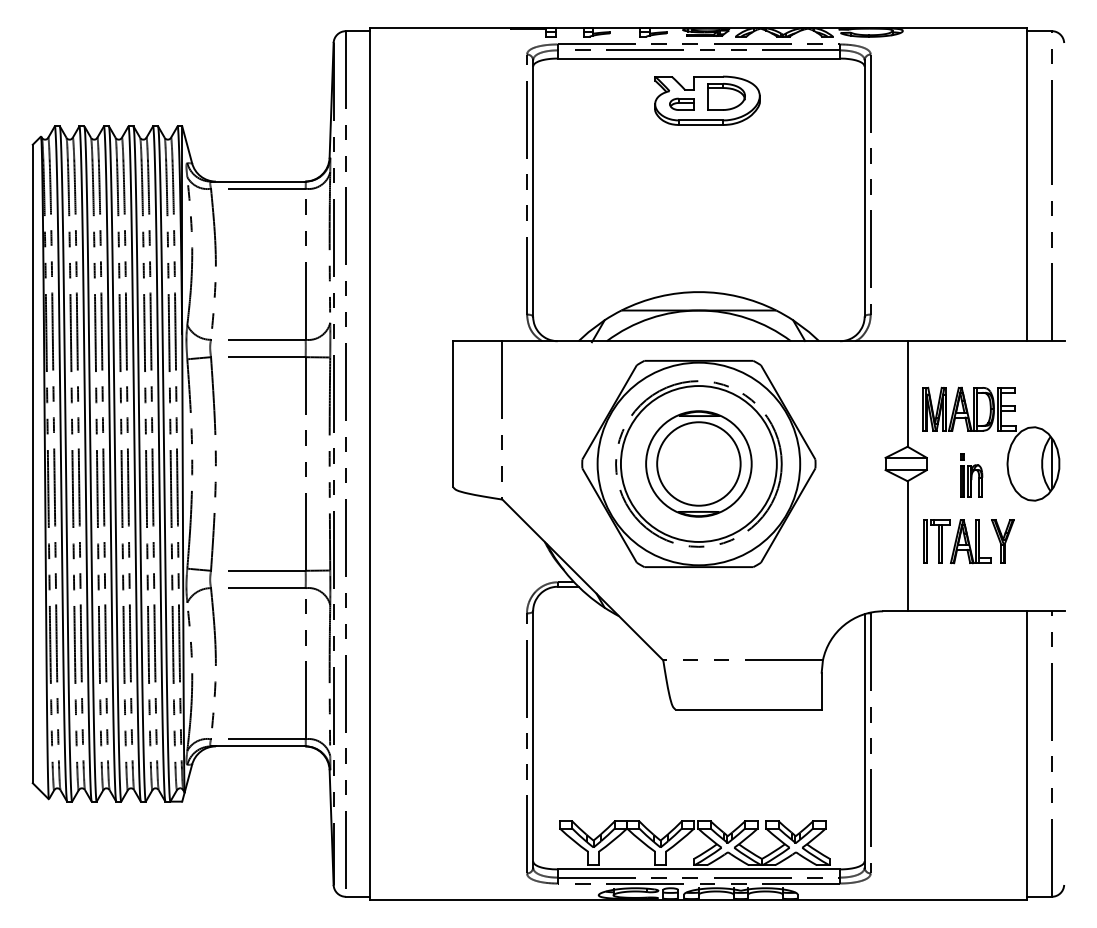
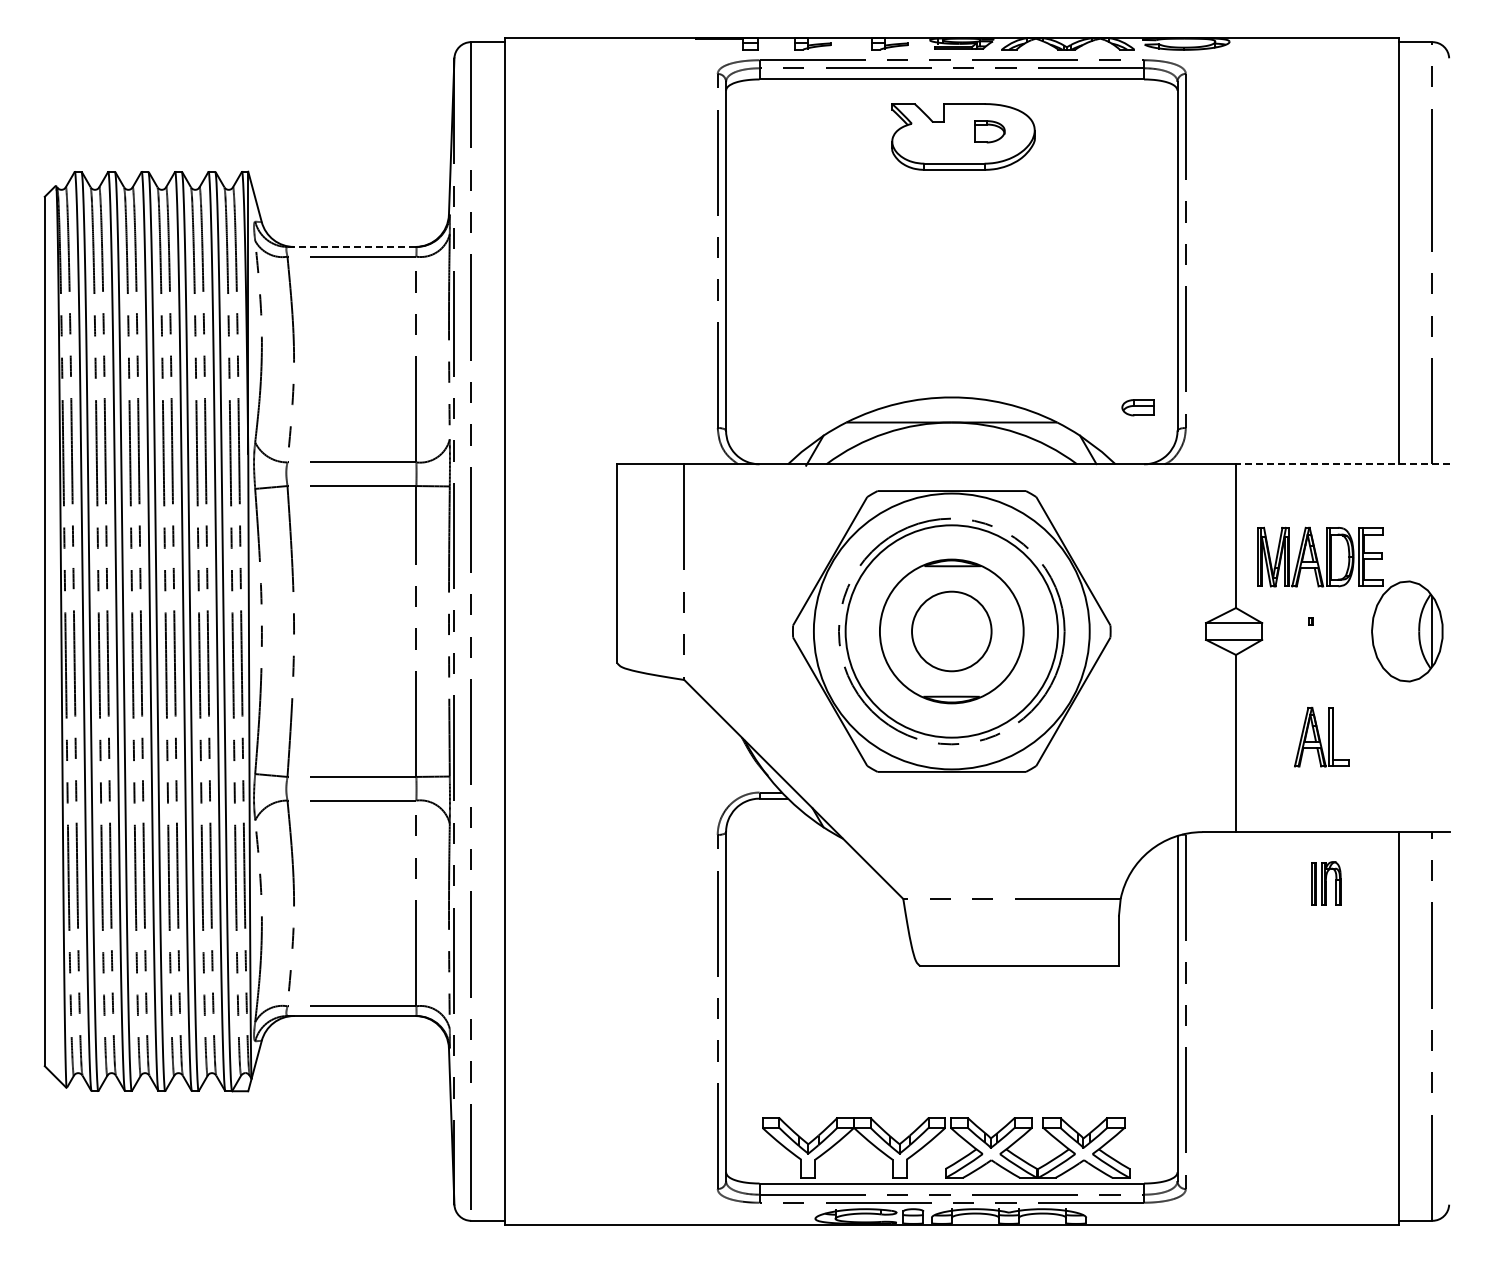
part: (726, 96) -> (989, 131), size x0.6
part: (681, 104) -> (1137, 407), moved
line: (258, 181) -> (351, 246), solid -> dashed
line: (985, 341) -> (1342, 464), solid -> dashed
circle: (698, 464) -> (951, 631), size x0.7
part: (971, 480) -> (1326, 883), moved
part: (937, 541) -> (1276, 736), removed
part: (1002, 541) -> (1365, 736), removed

